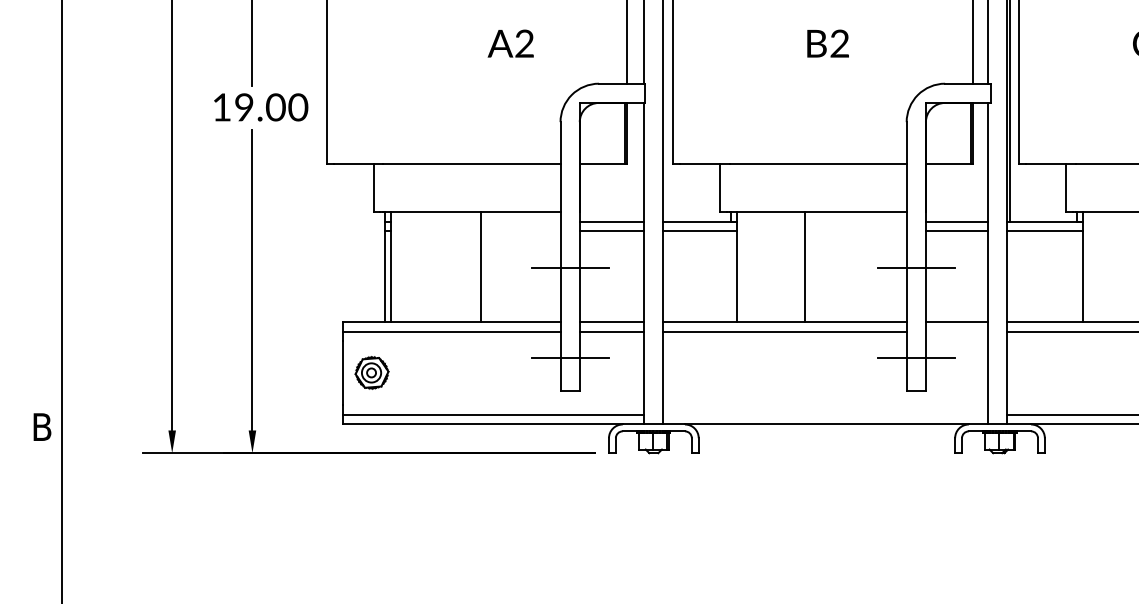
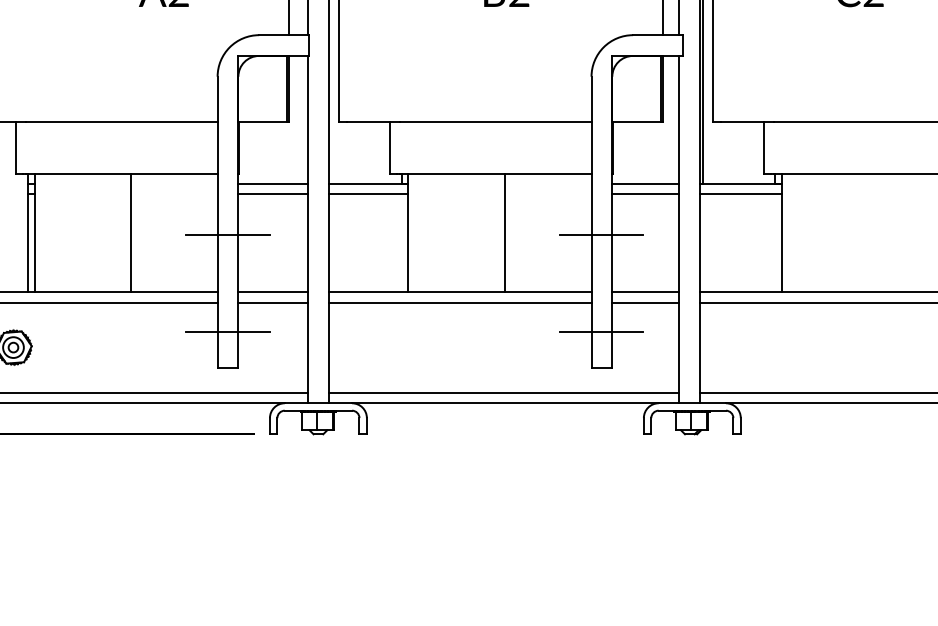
line: (804, 266) -> (504, 232), moved
line: (956, 331) -> (645, 302), added
line: (825, 414) -> (503, 392), added

